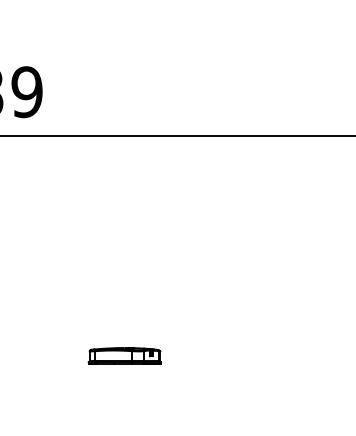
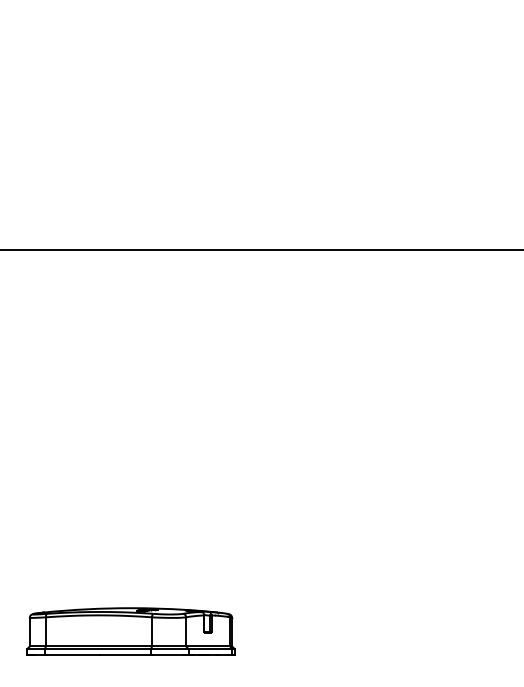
part: (124, 355) -> (130, 630), size x1.67

